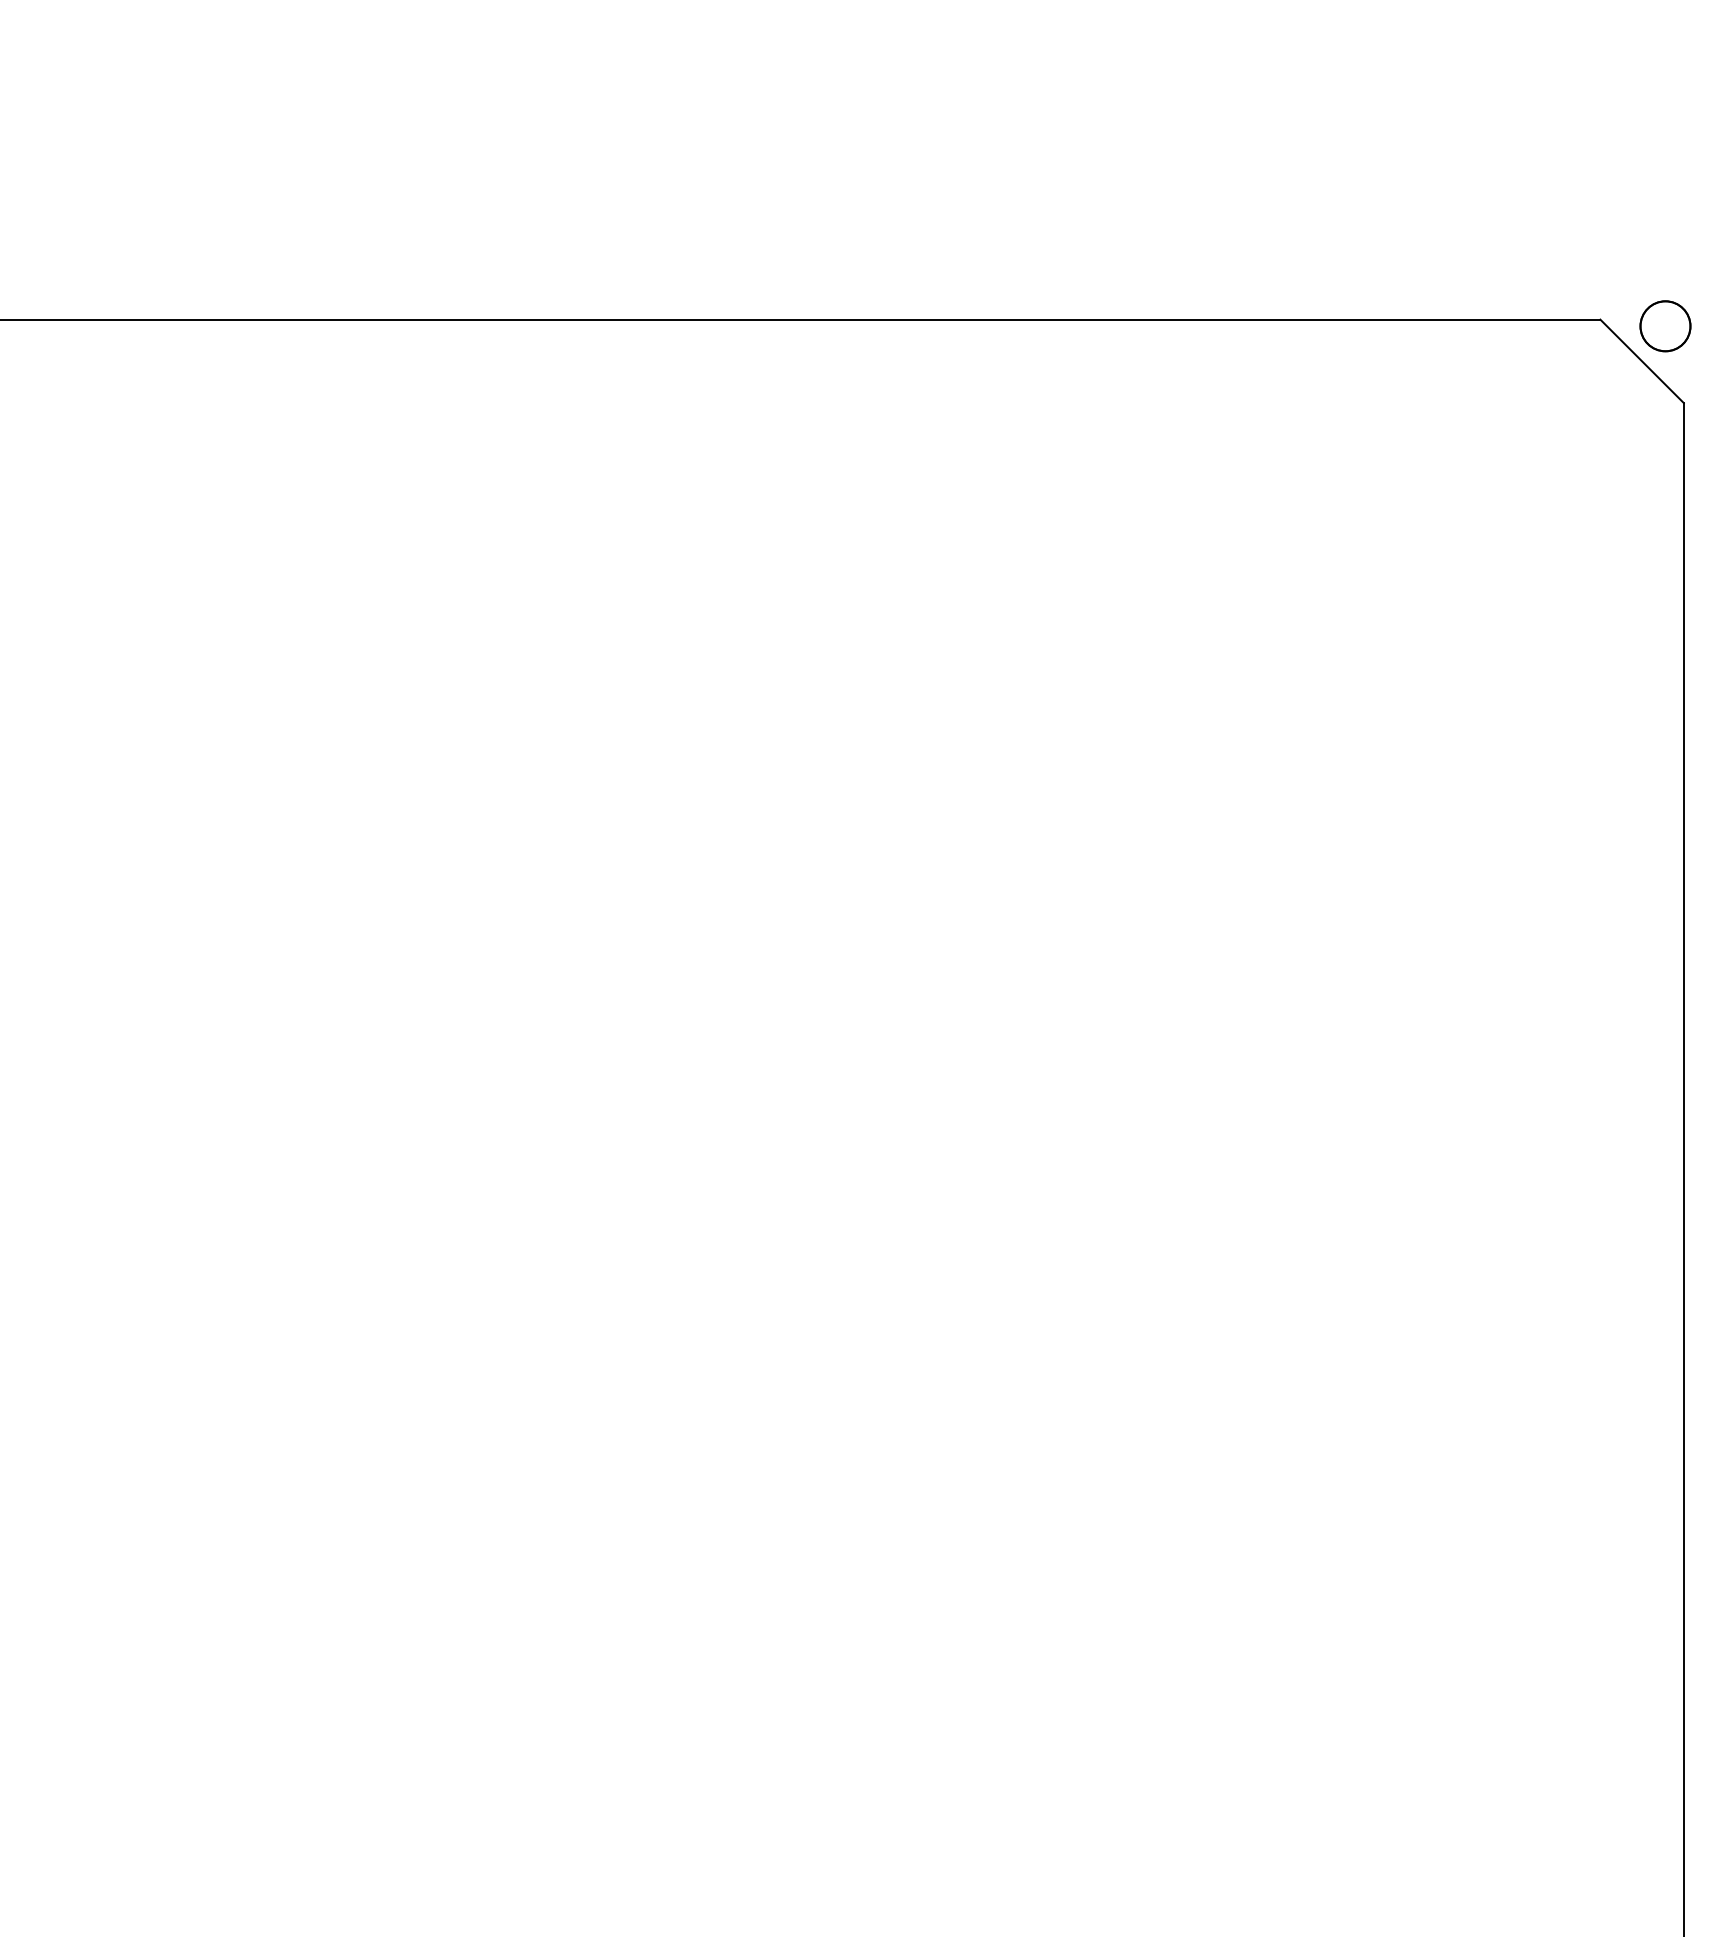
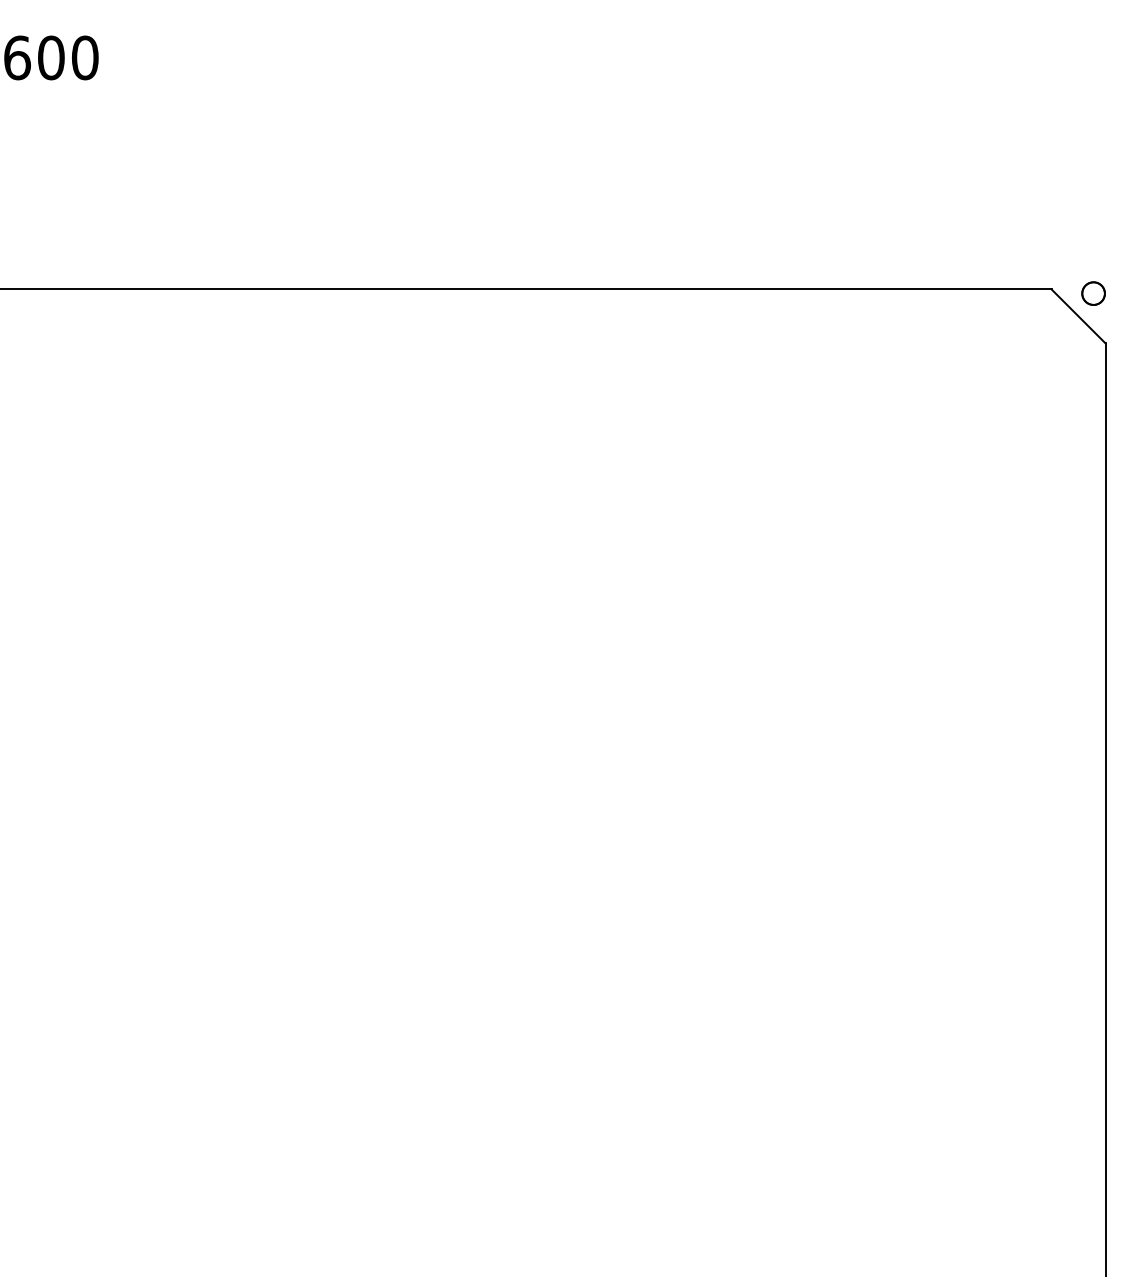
circle: (1665, 326) -> (1093, 293), size x0.7

